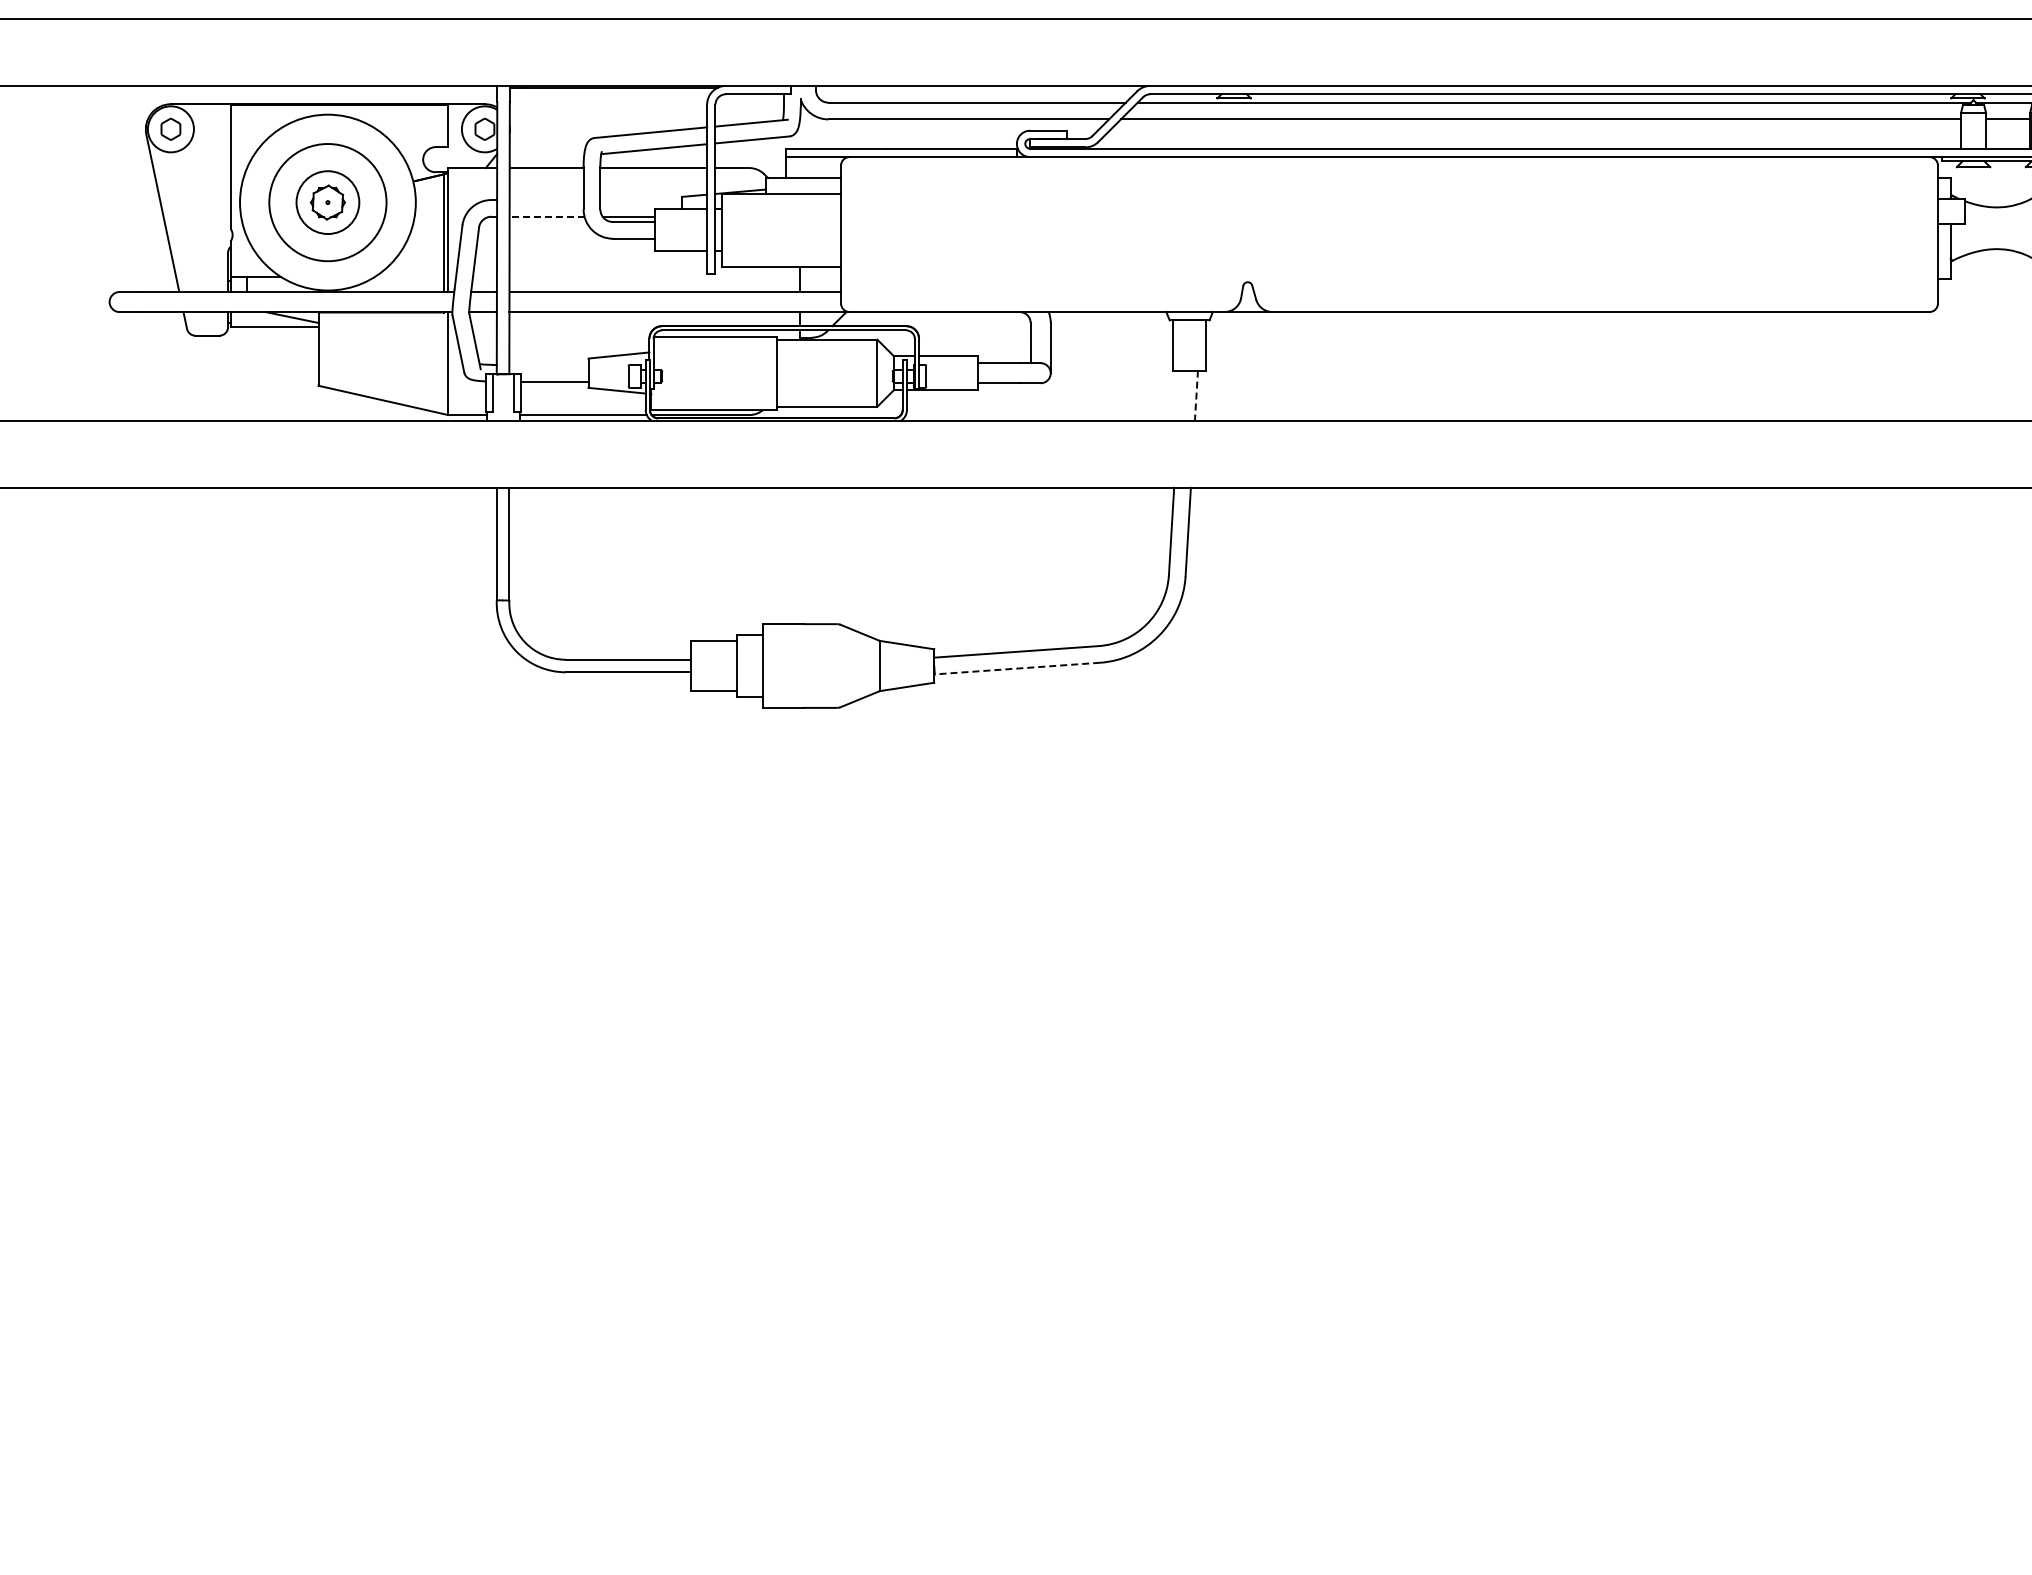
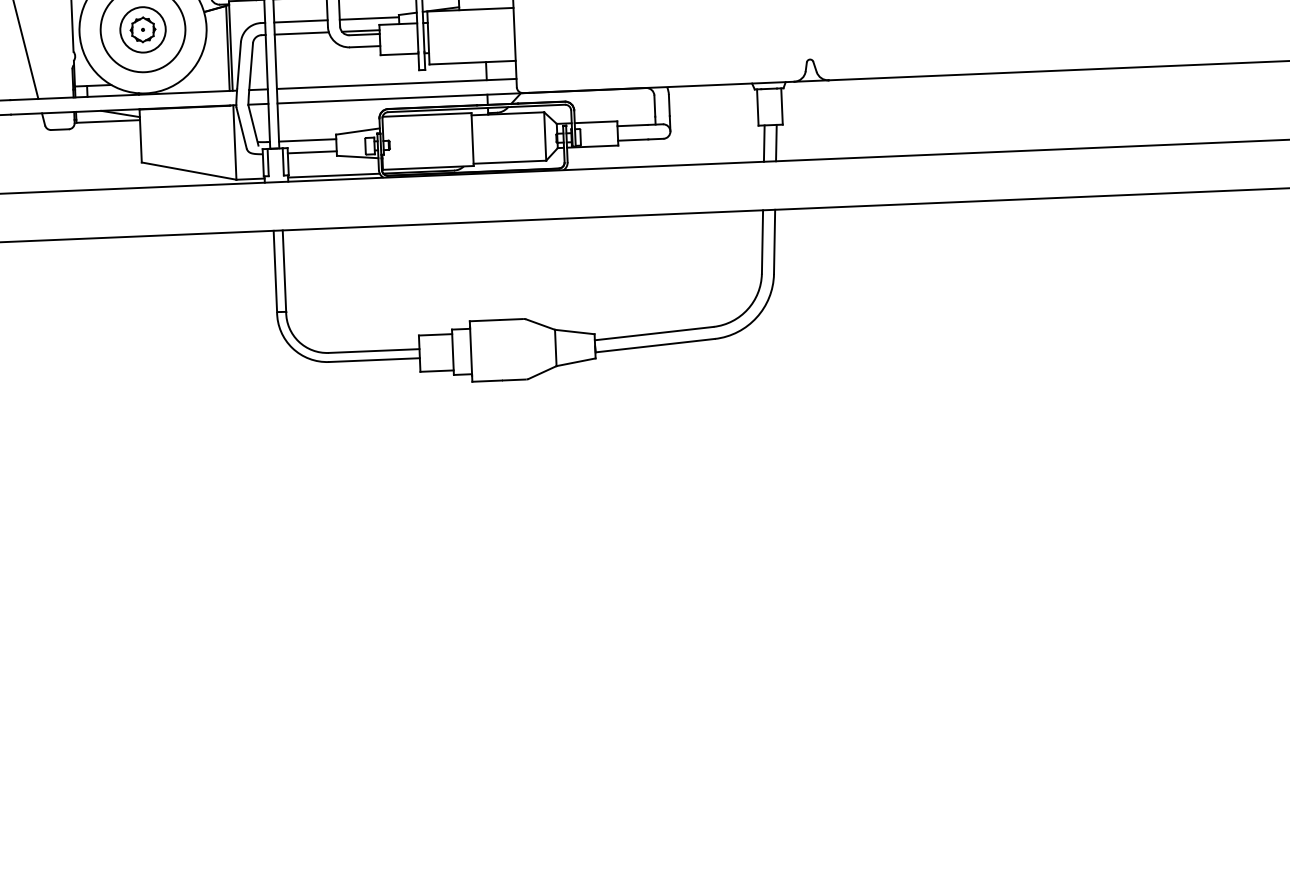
line: (546, 200) -> (300, 21), added
line: (641, 200) -> (369, 18), added
line: (546, 216) -> (301, 33), dashed -> solid
line: (548, 364) -> (307, 140), added
line: (1179, 395) -> (764, 143), added
line: (1196, 396) -> (776, 143), dashed -> solid
line: (1017, 668) -> (655, 345), dashed -> solid

